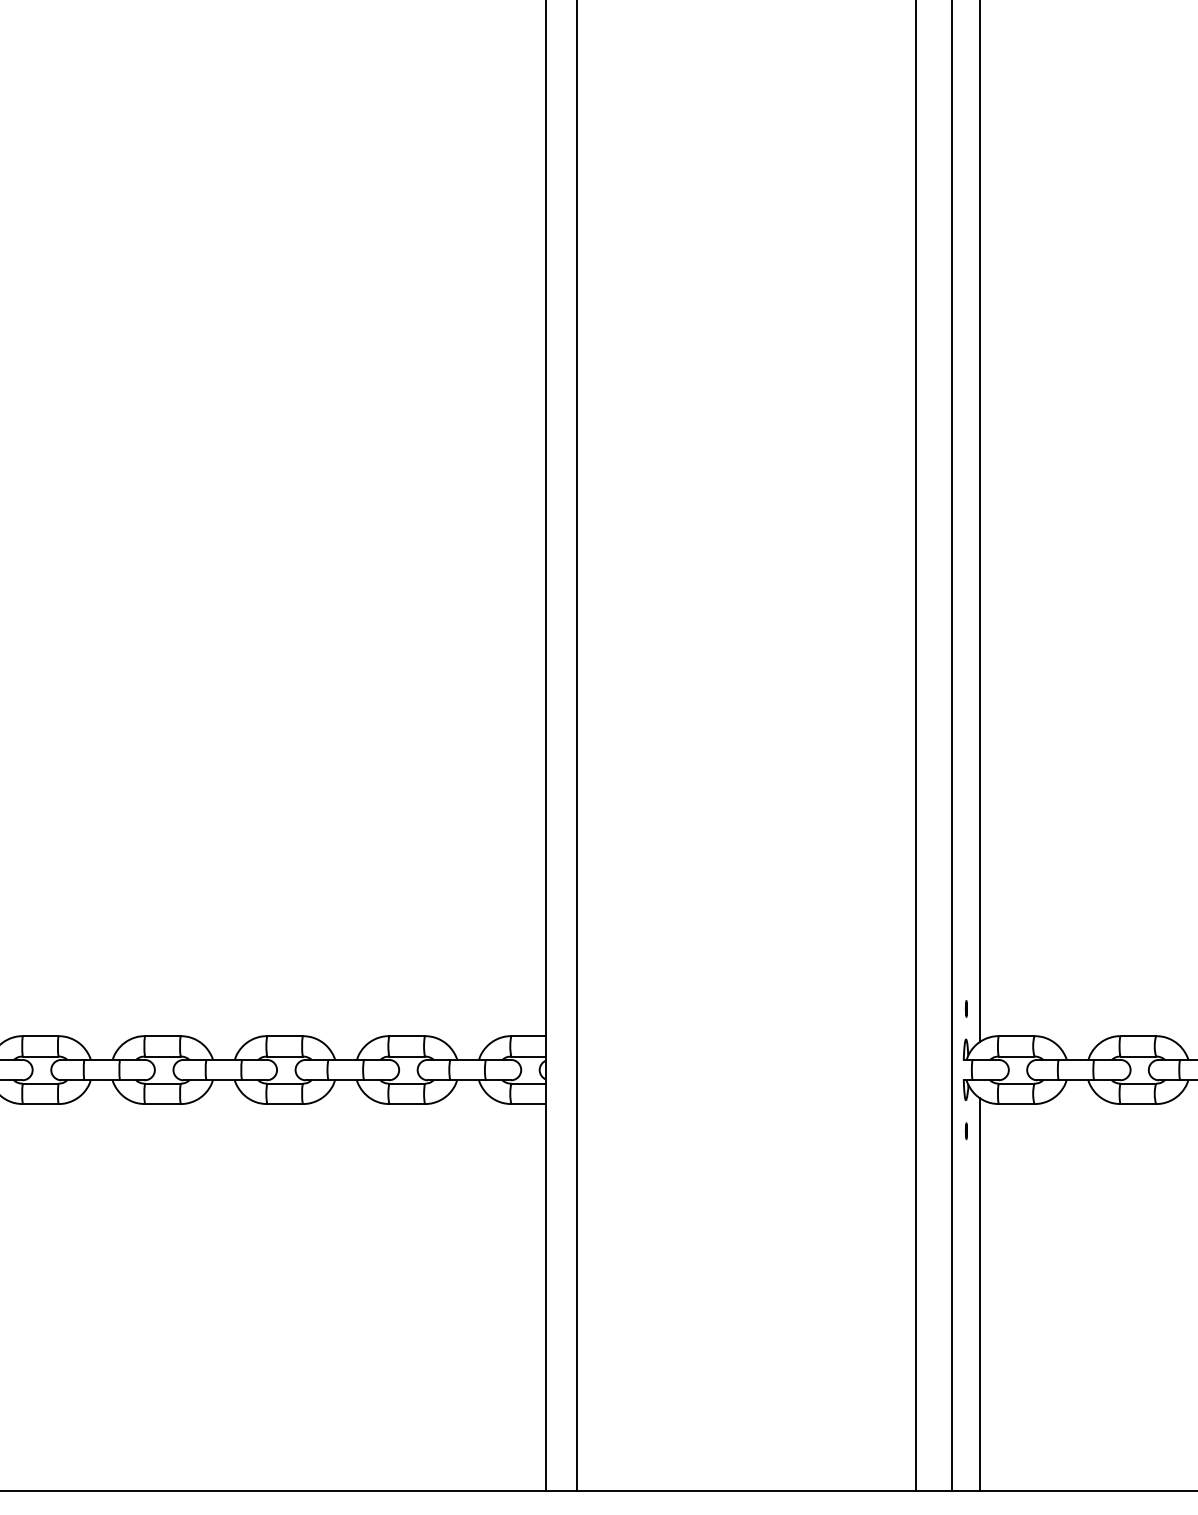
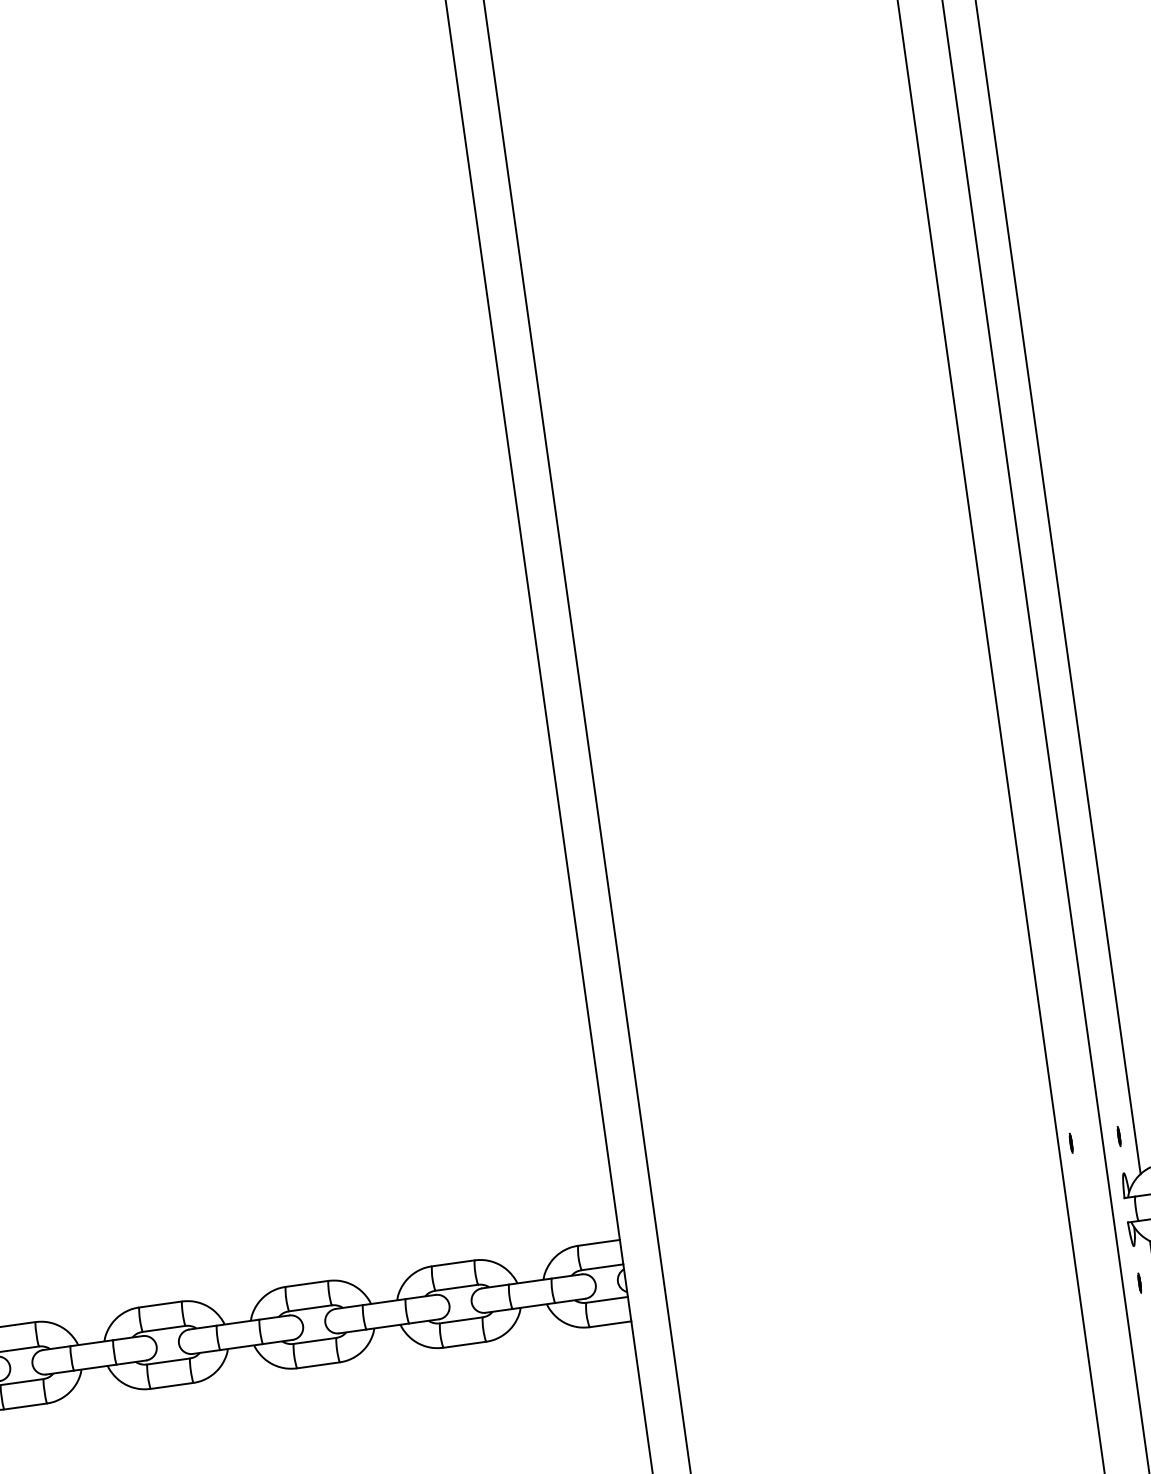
line: (925, 1008) -> (1069, 1142), added

